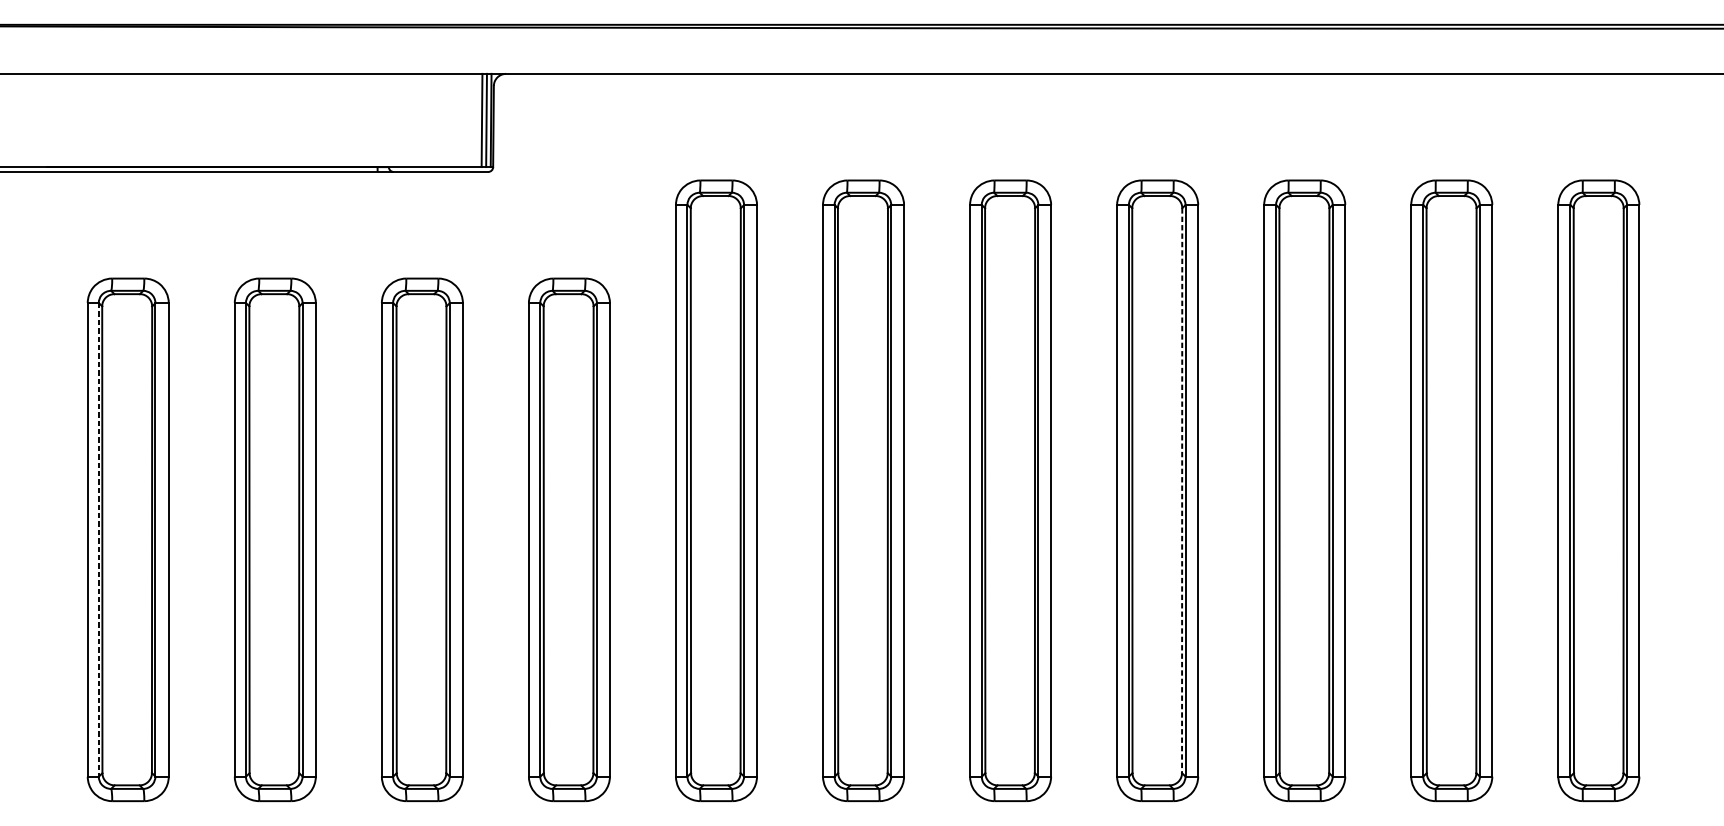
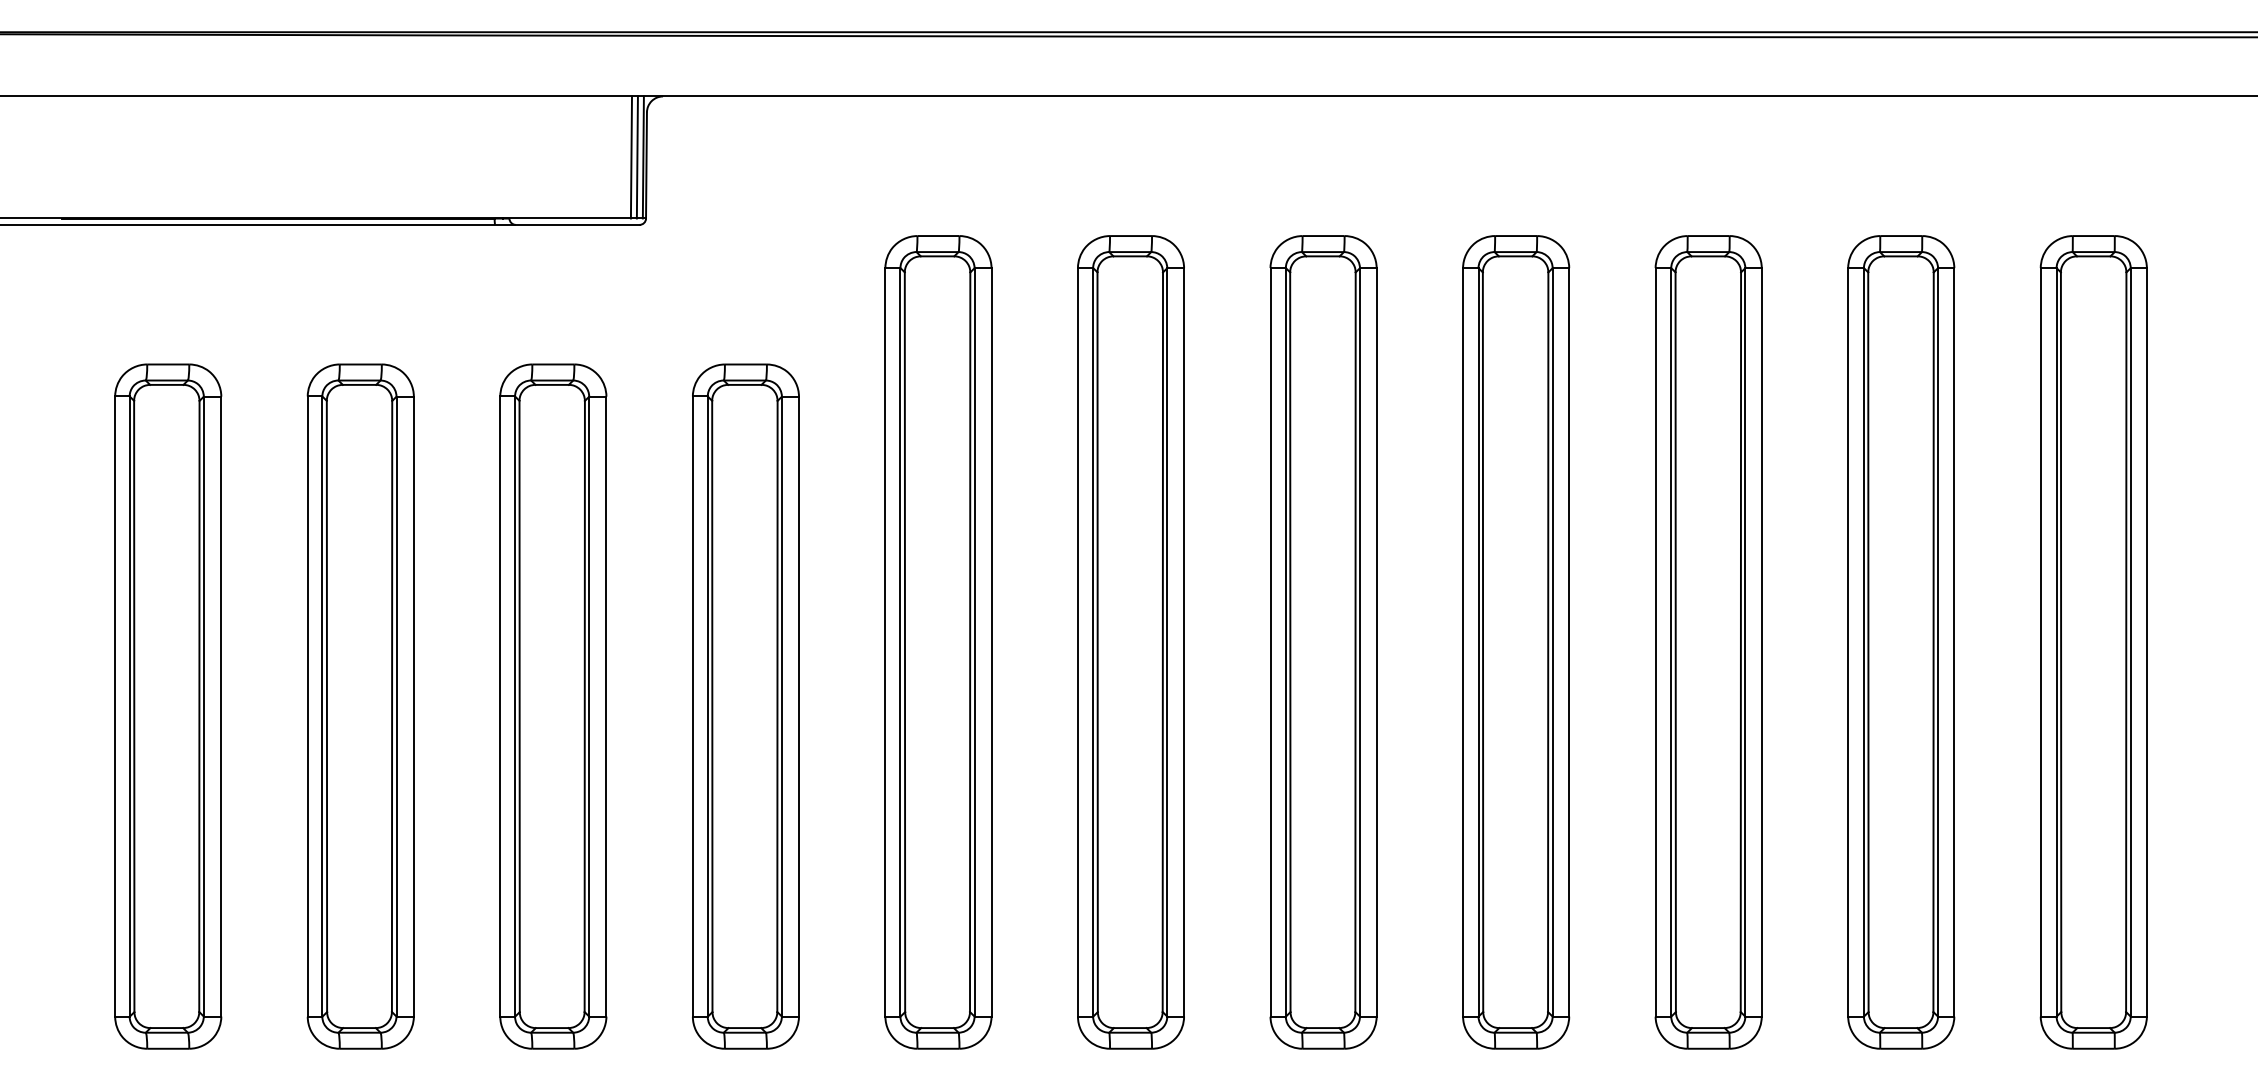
line: (1182, 490) -> (1548, 642), dashed -> solid
line: (98, 540) -> (129, 707), dashed -> solid

